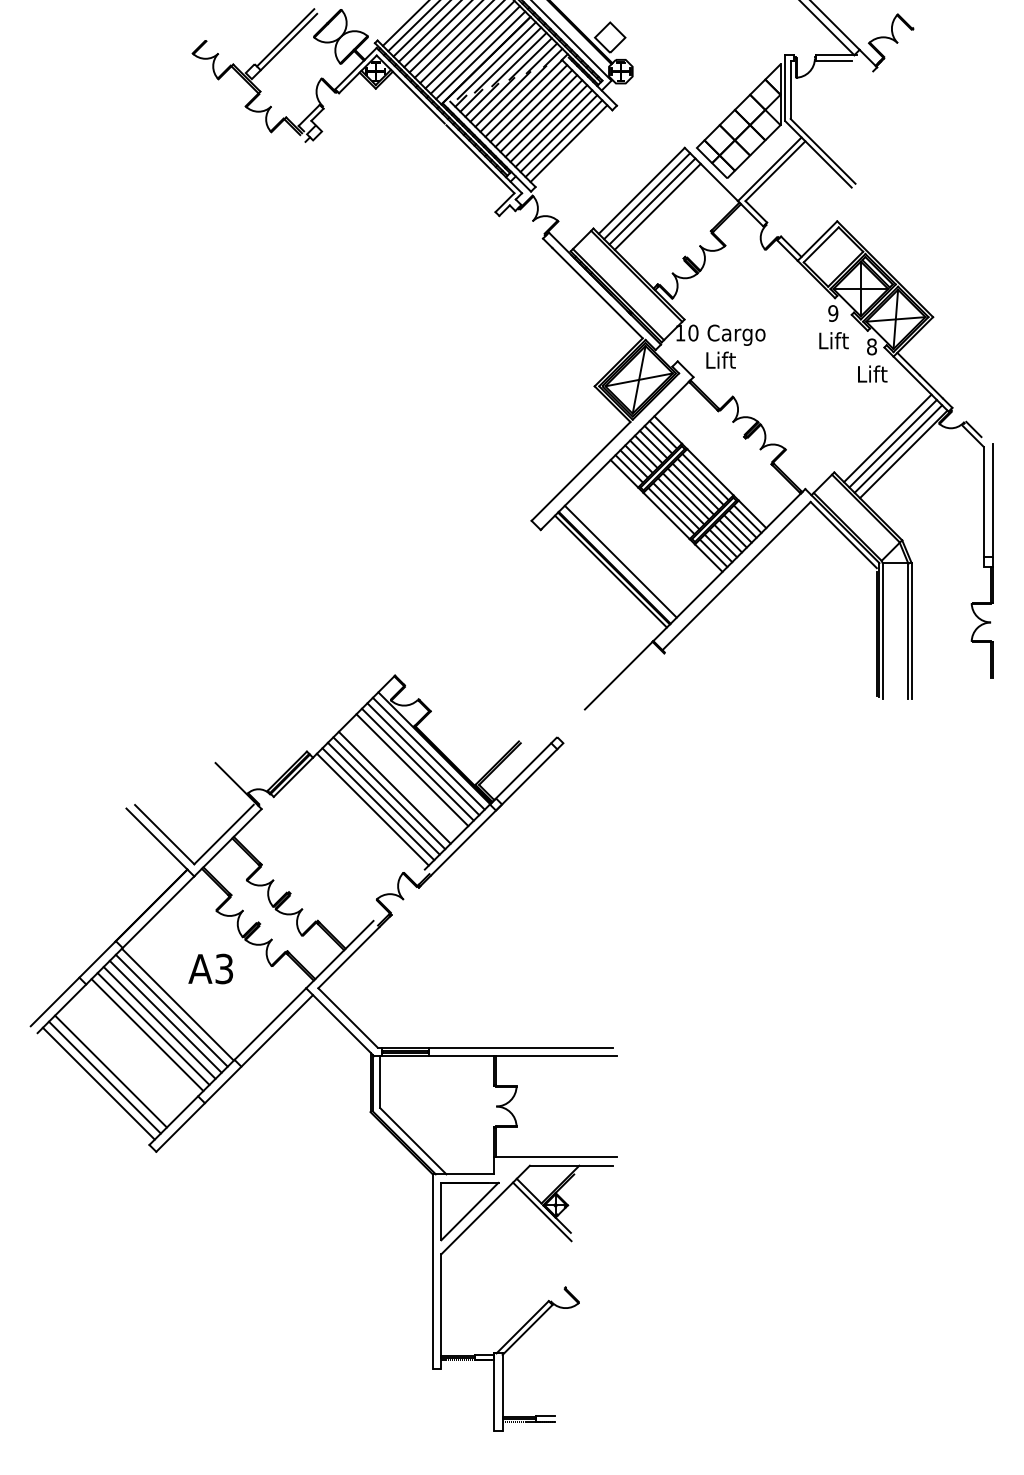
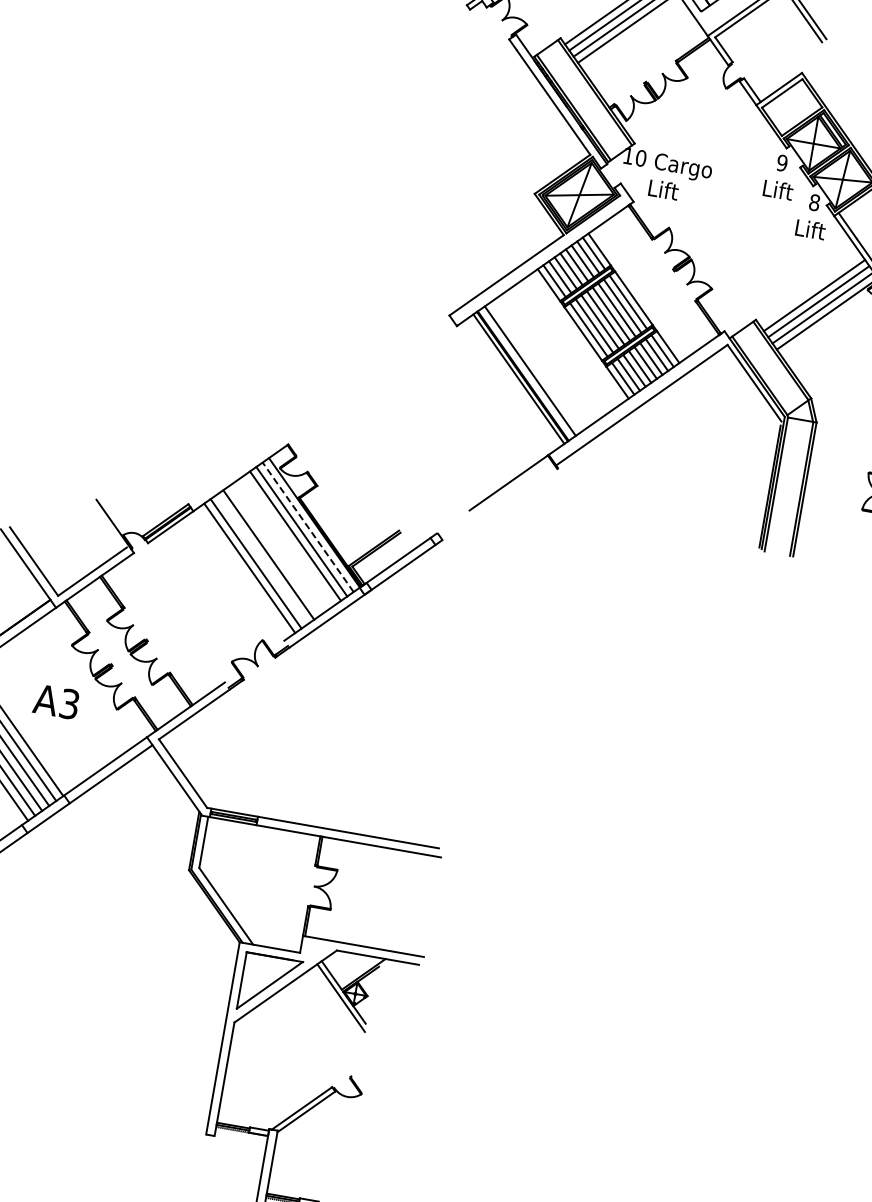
line: (428, 753) -> (307, 526), solid -> dashed
line: (412, 770) -> (289, 540), removed
line: (389, 793) -> (262, 559), removed
line: (372, 809) -> (243, 572), removed

